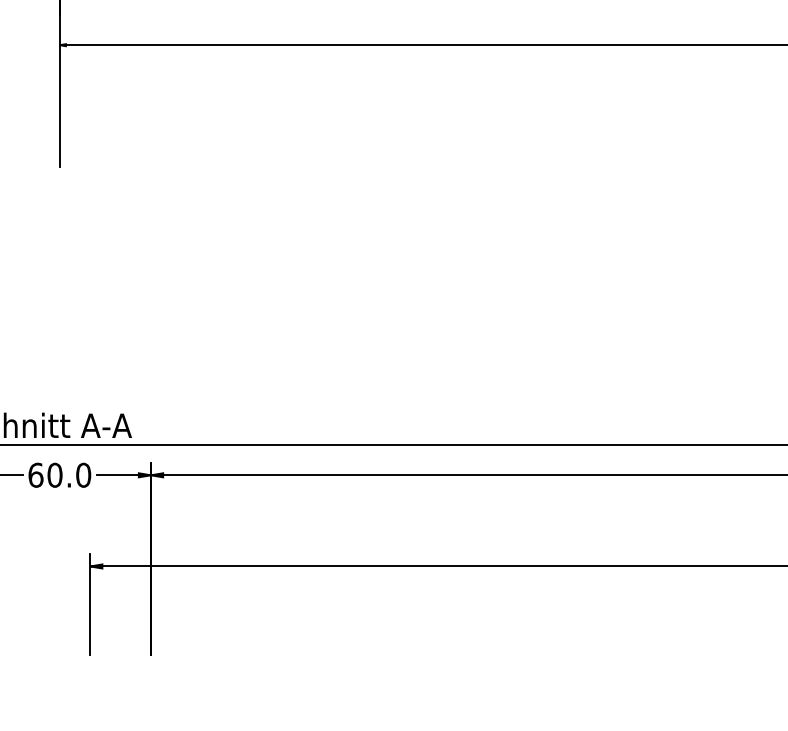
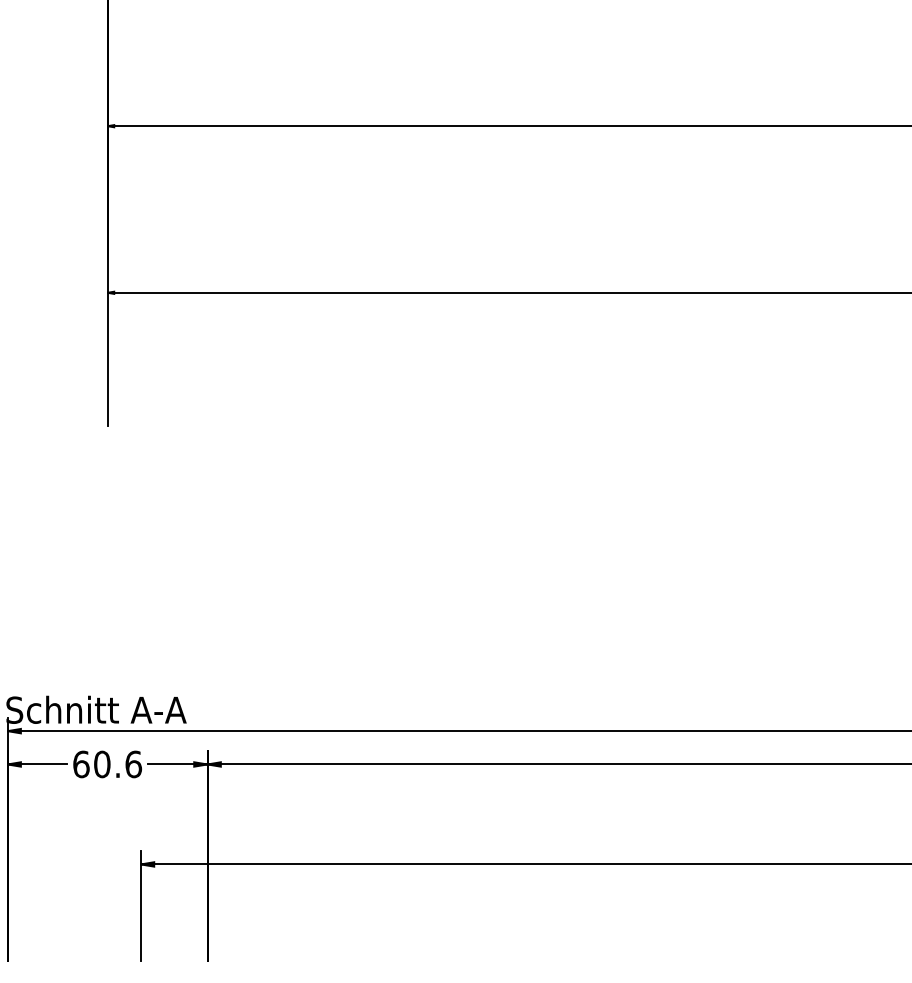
text: (83, 475) -> (133, 764), 60.0 -> 60.6

